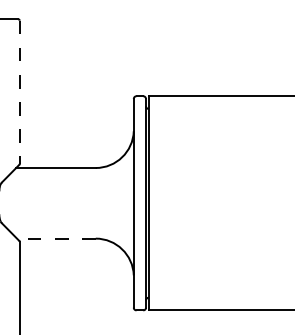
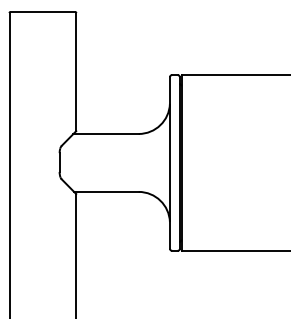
line: (19, 91) -> (76, 71), dashed -> solid
line: (55, 238) -> (105, 191), dashed -> solid

